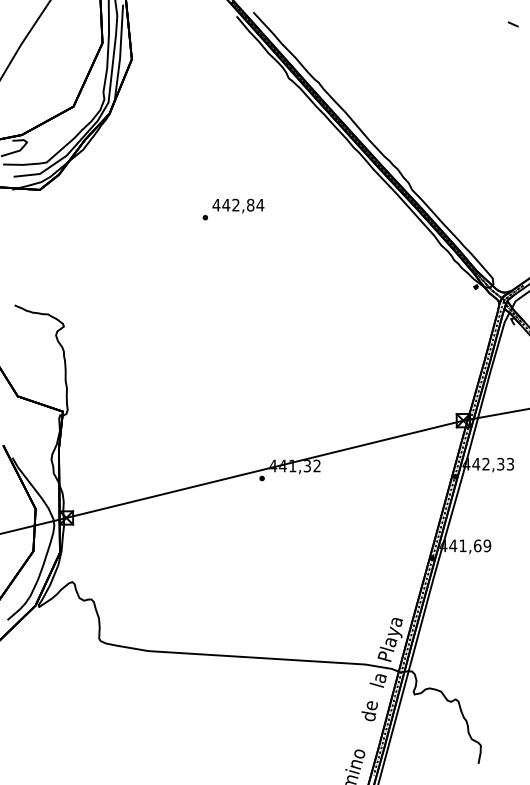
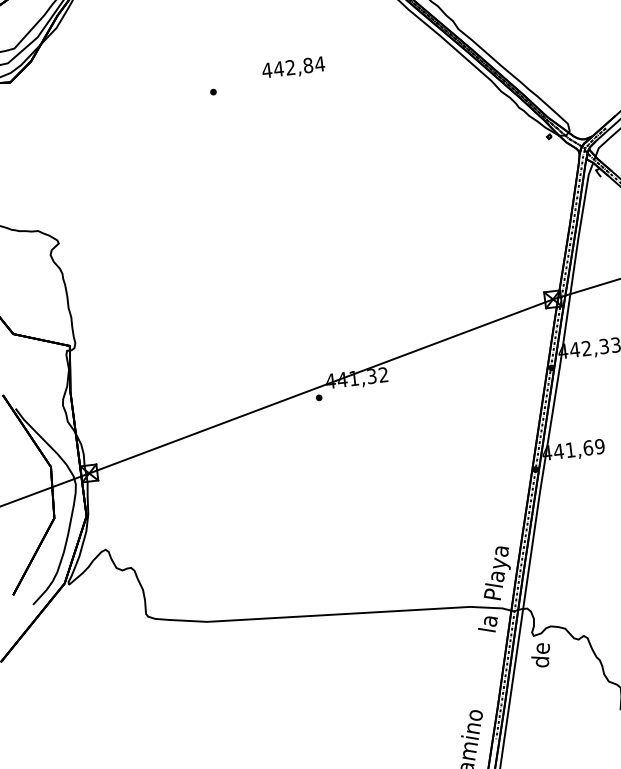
text: (238, 205) -> (293, 67), moved
text: (369, 711) -> (540, 655), moved

